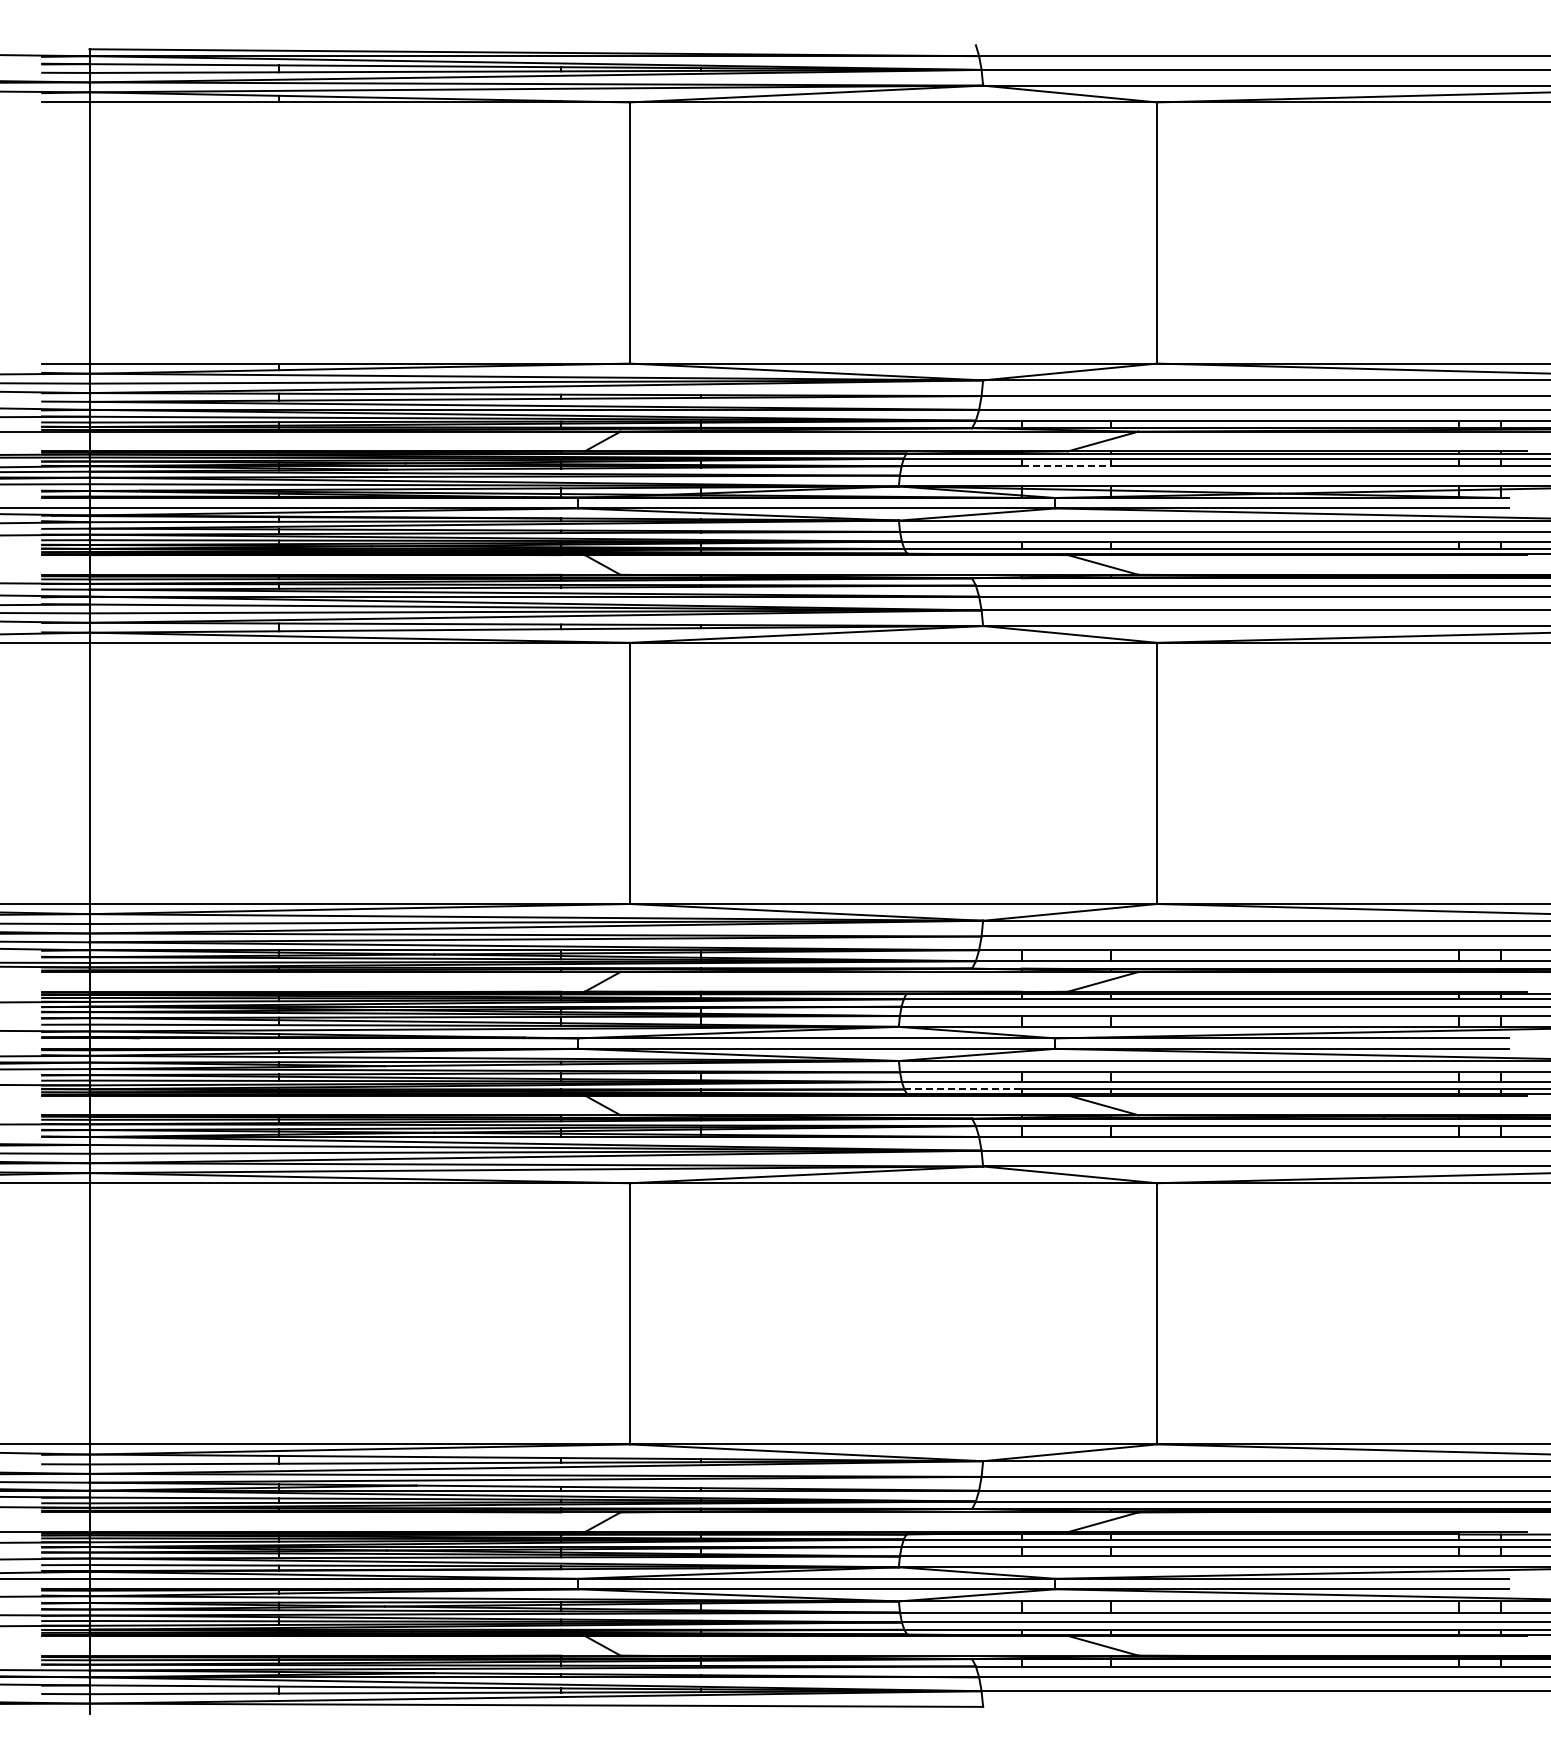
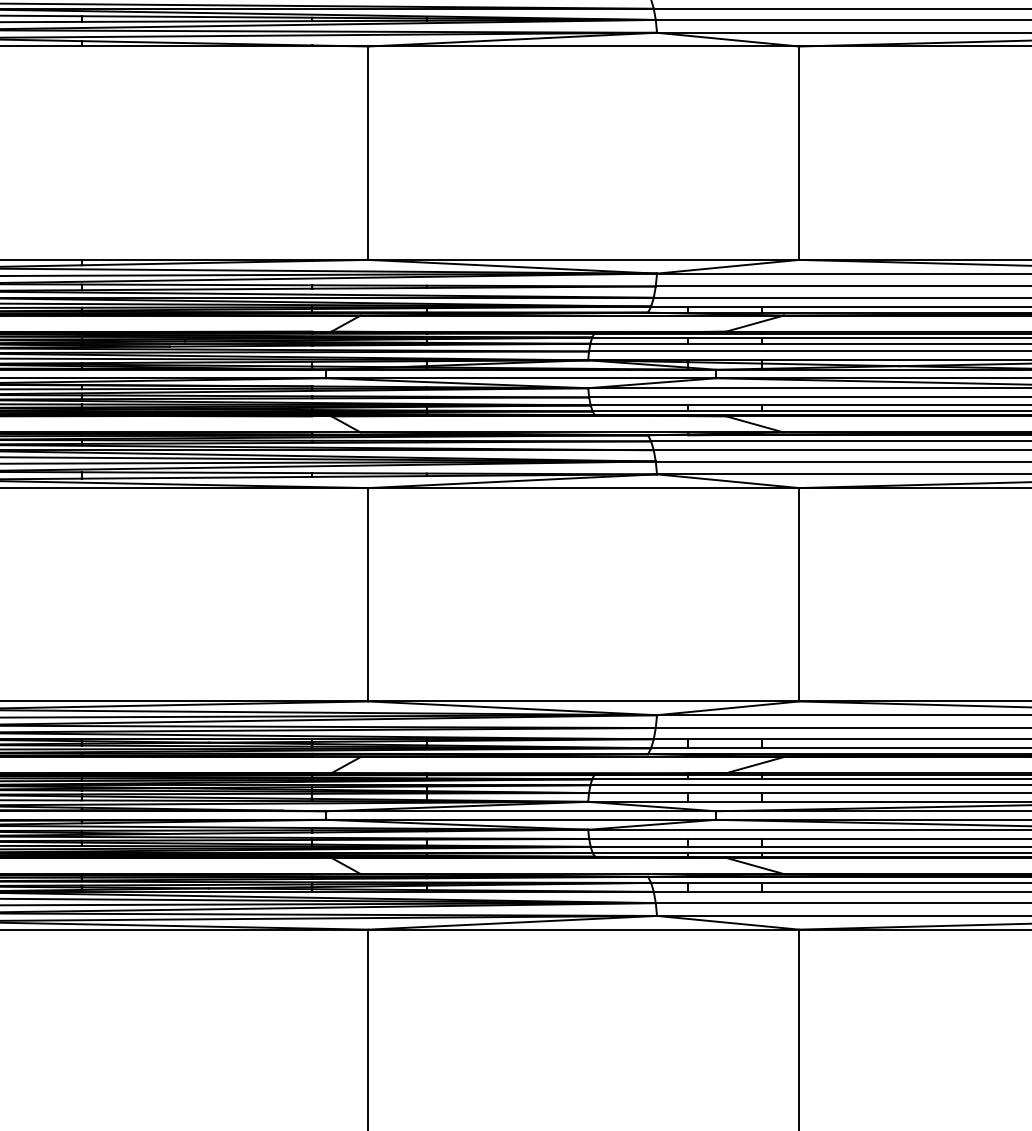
line: (1066, 466) -> (725, 343), dashed -> solid
line: (962, 1089) -> (640, 853), dashed -> solid

